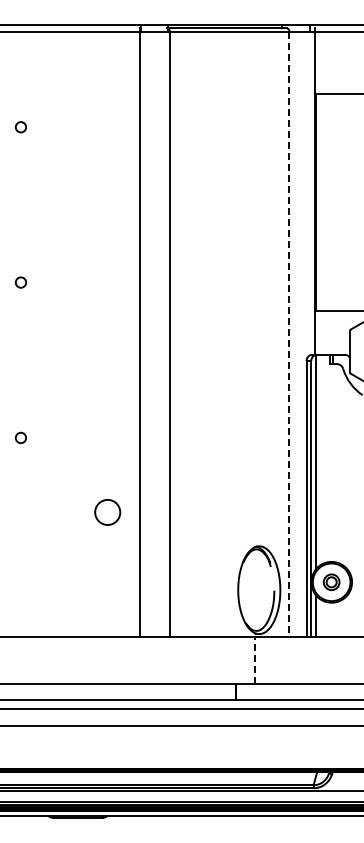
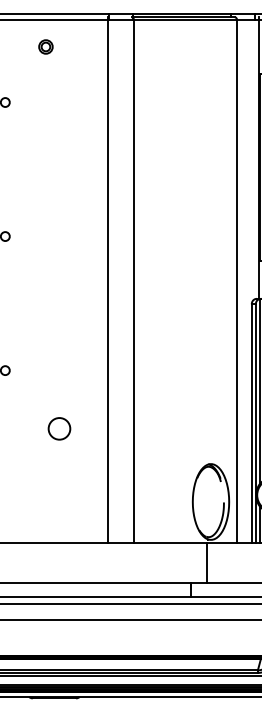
part: (67, 62) -> (45, 46), added
line: (289, 334) -> (237, 281), dashed -> solid
circle: (107, 512) -> (59, 428), moved
line: (255, 660) -> (207, 562), dashed -> solid

